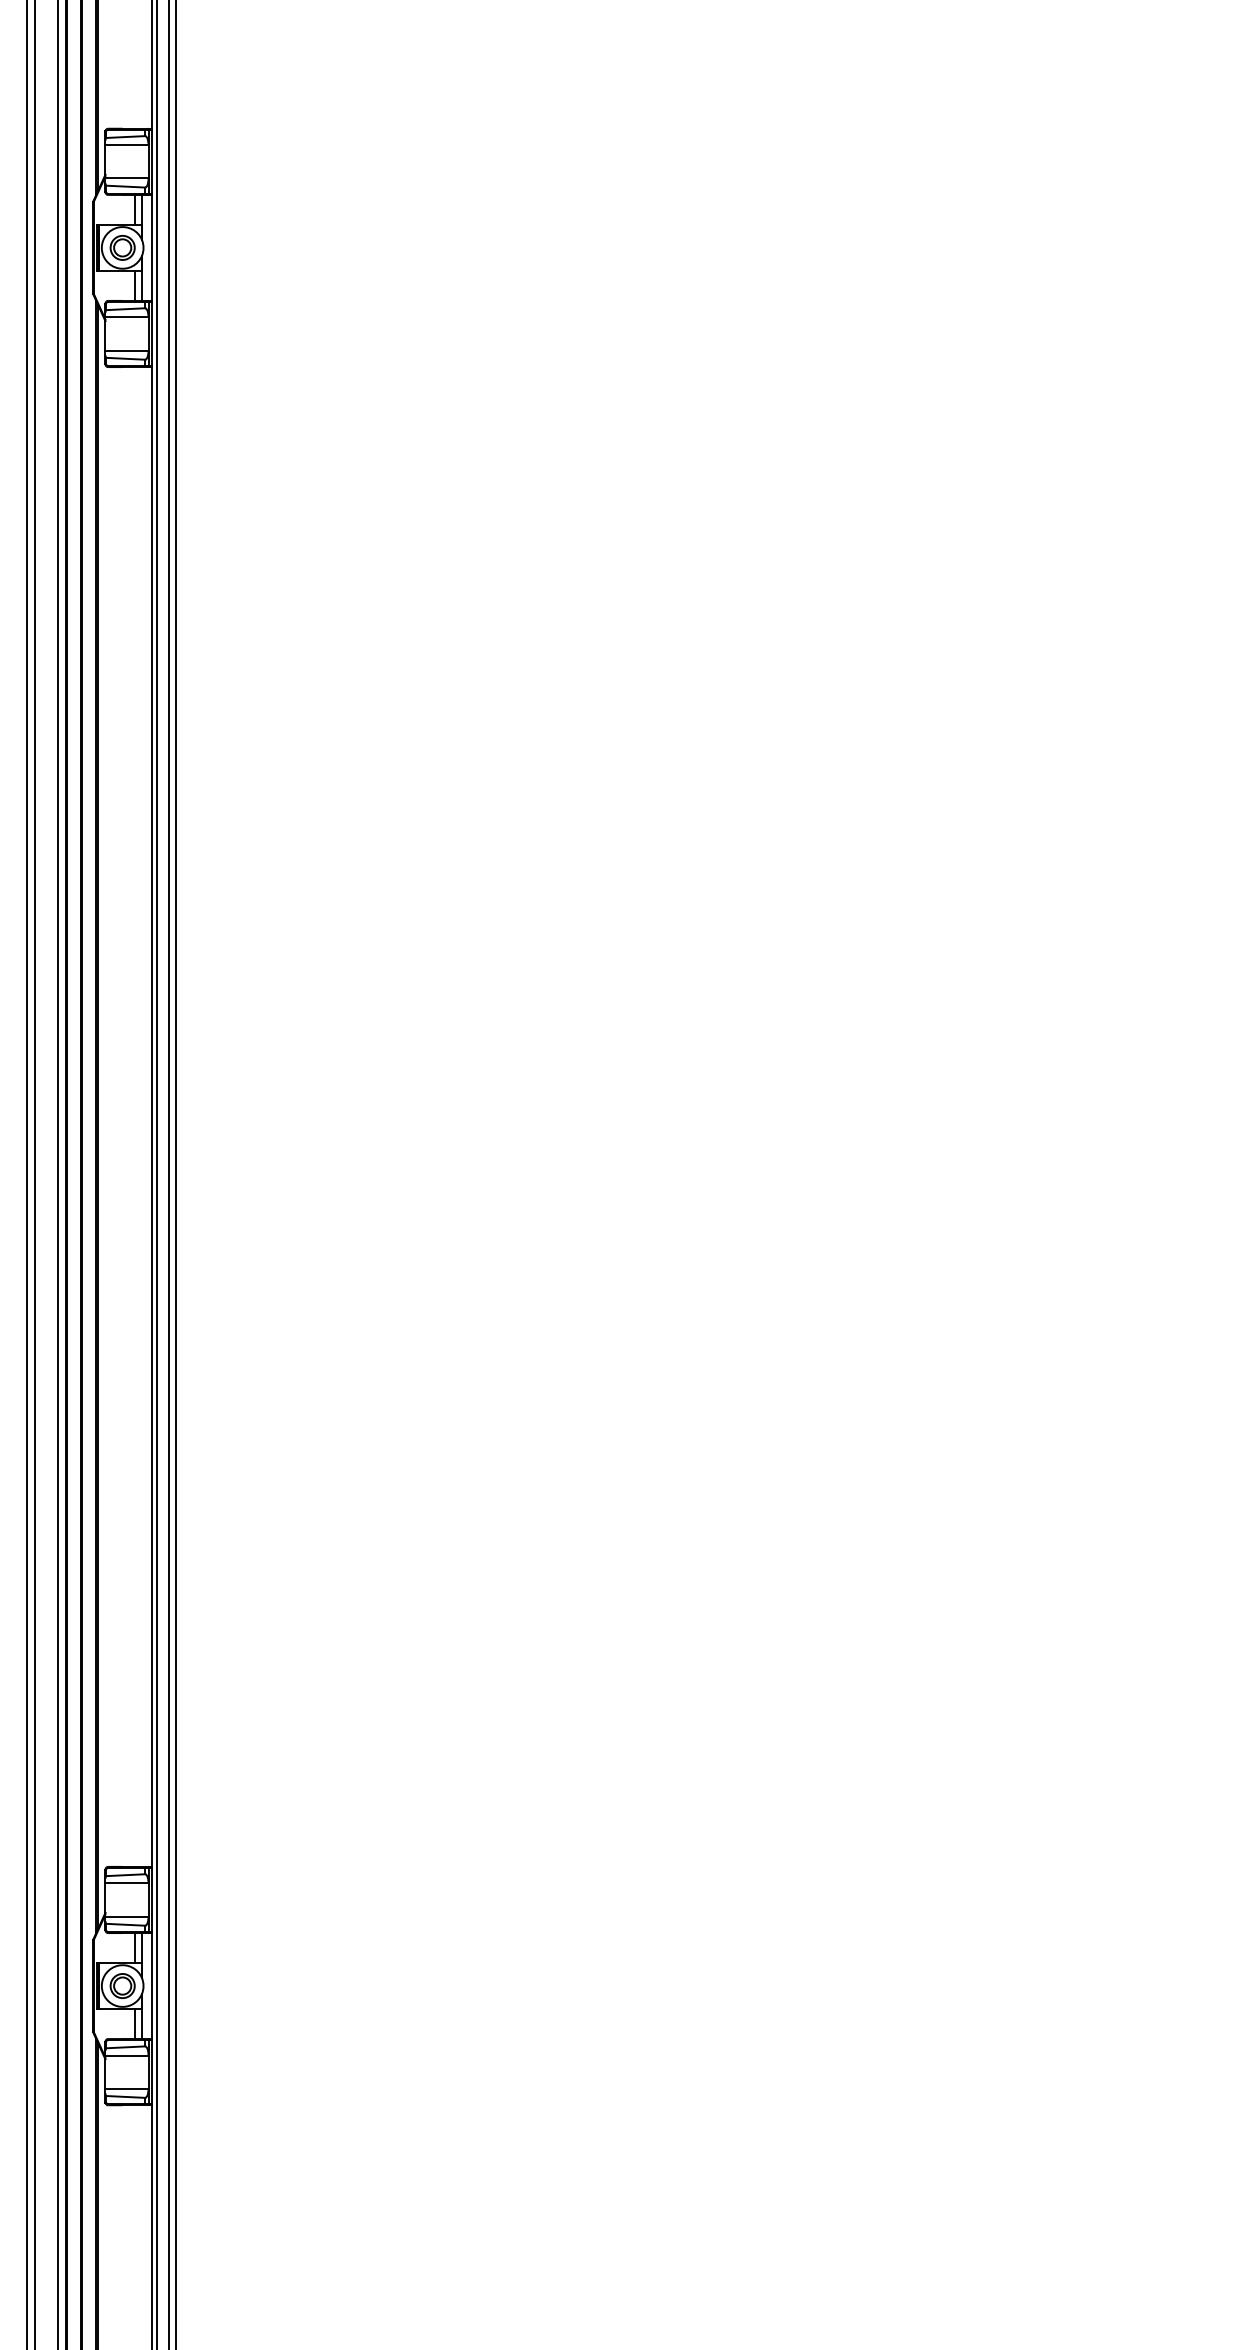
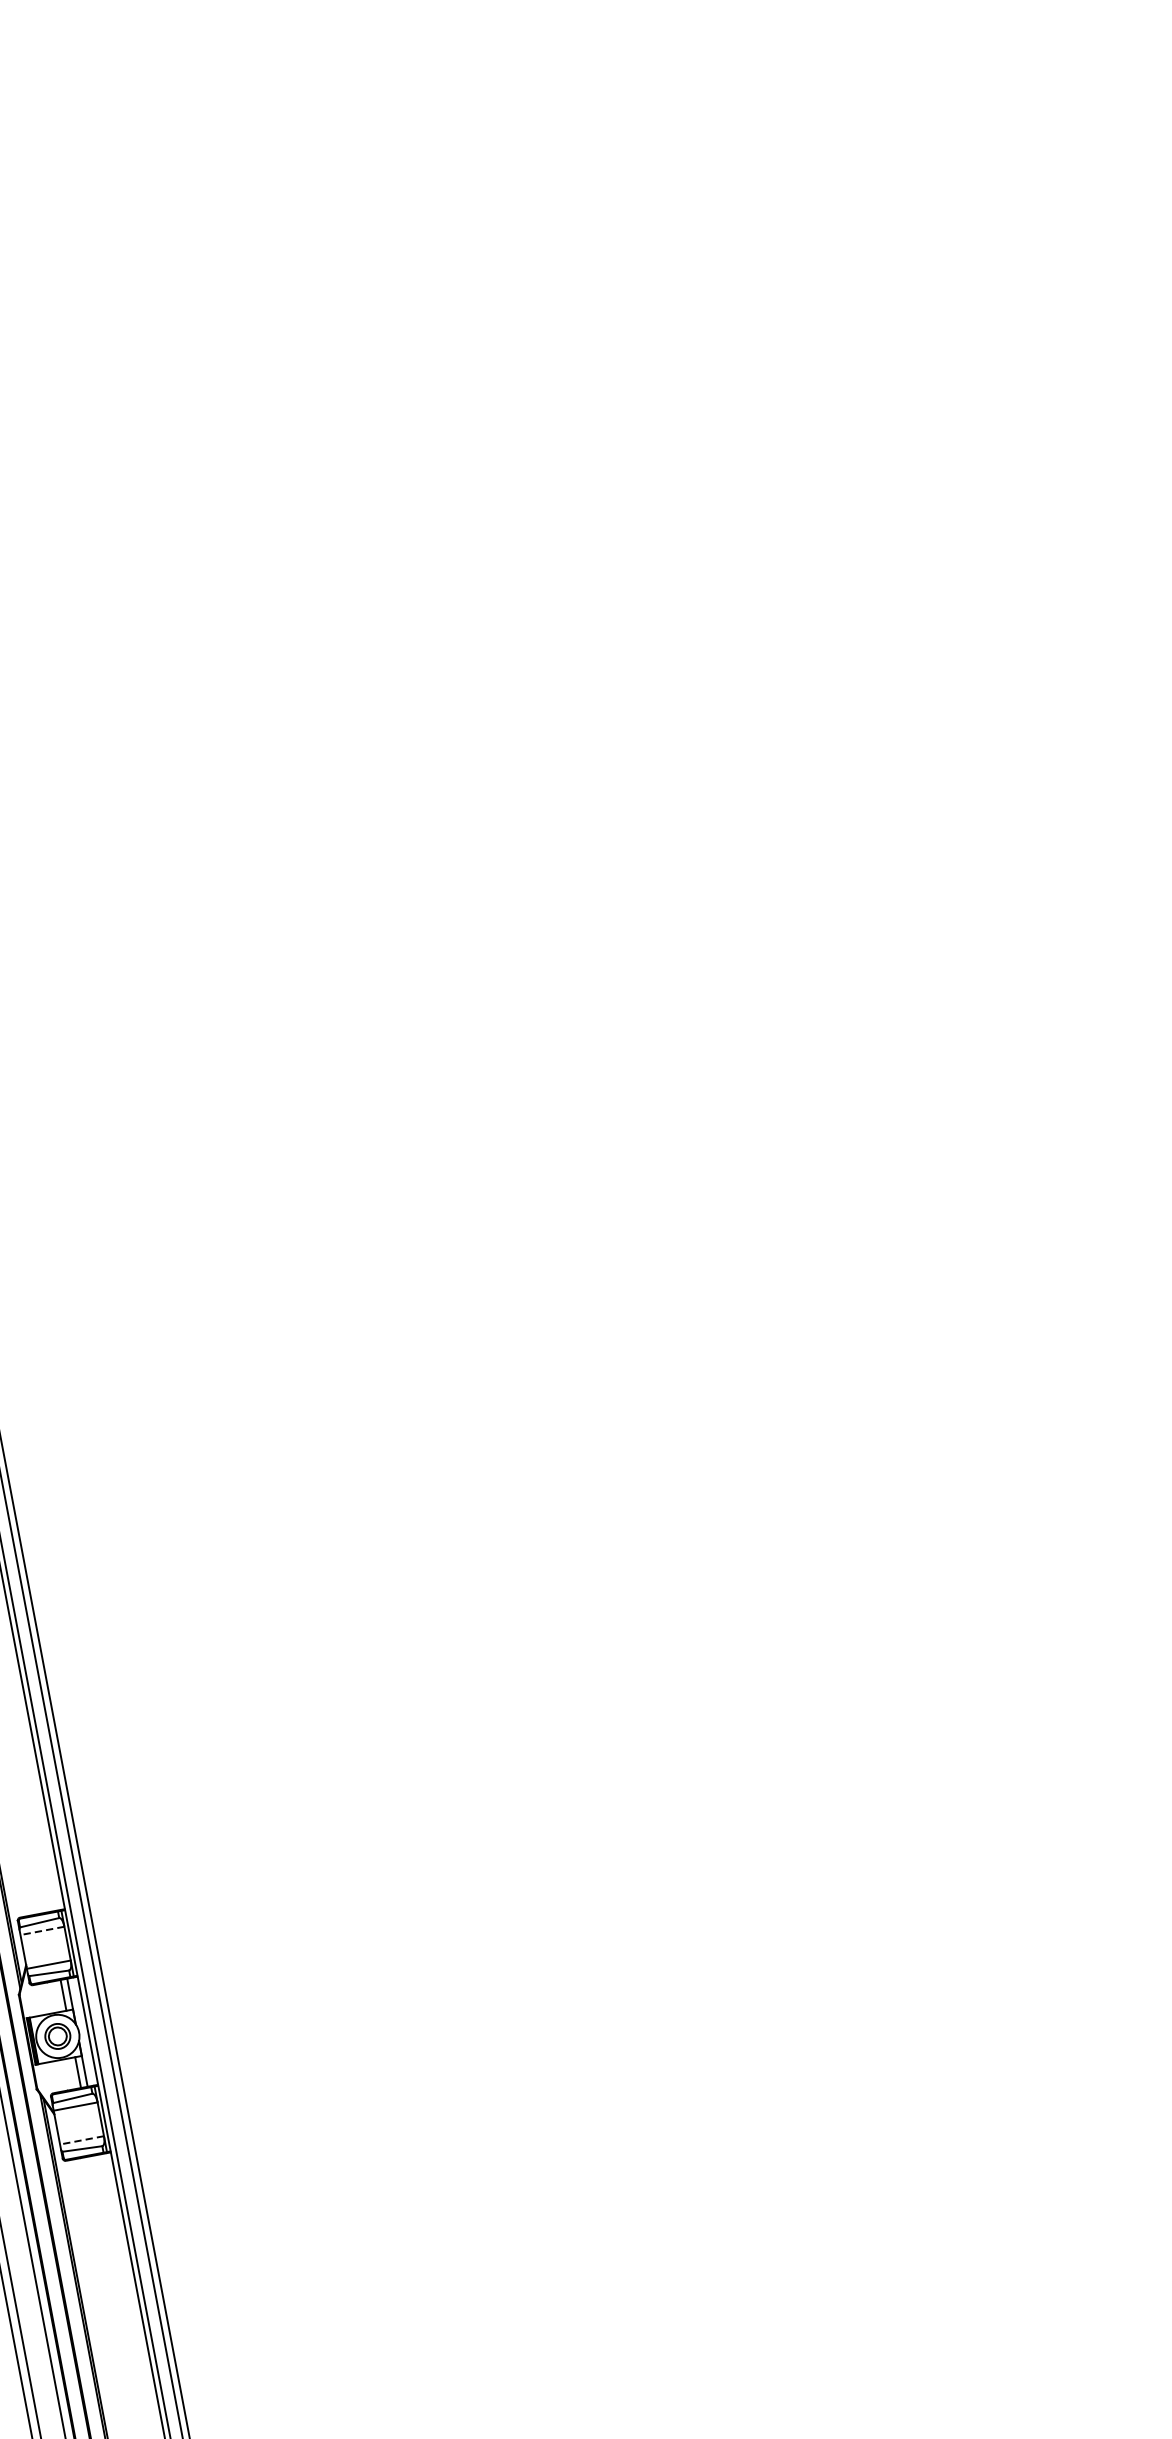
line: (127, 1883) -> (42, 1930), solid -> dashed
line: (127, 2088) -> (82, 2140), solid -> dashed

